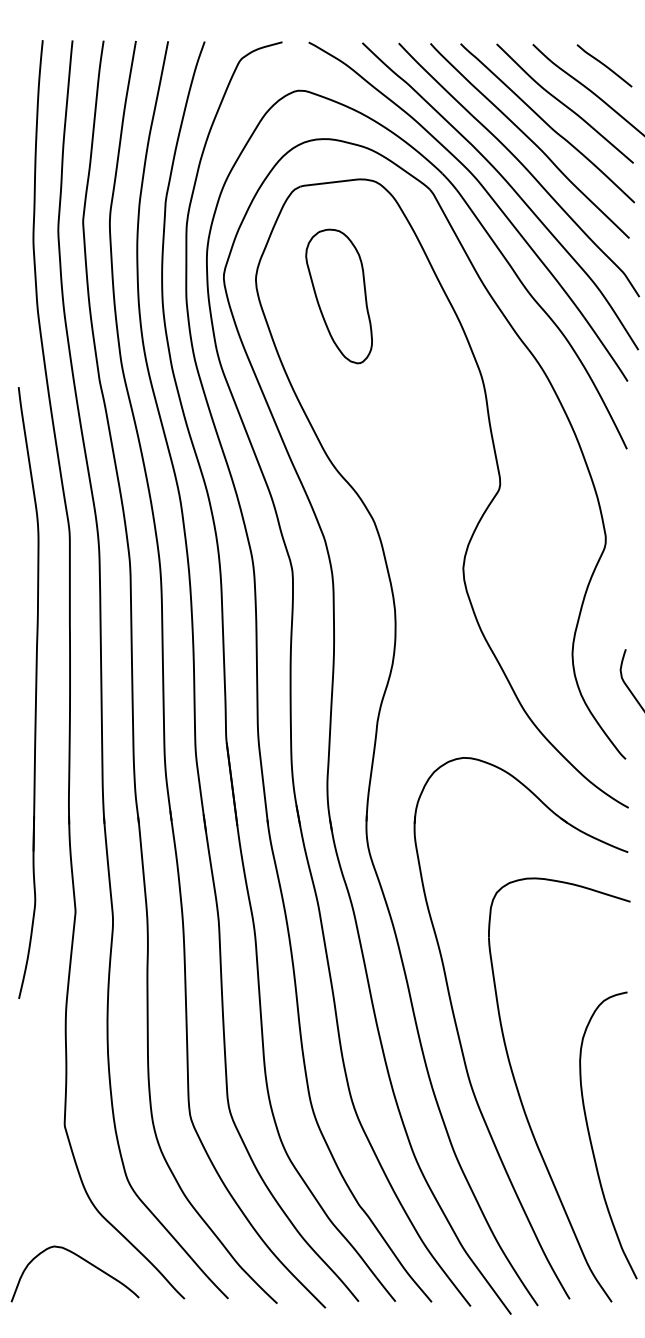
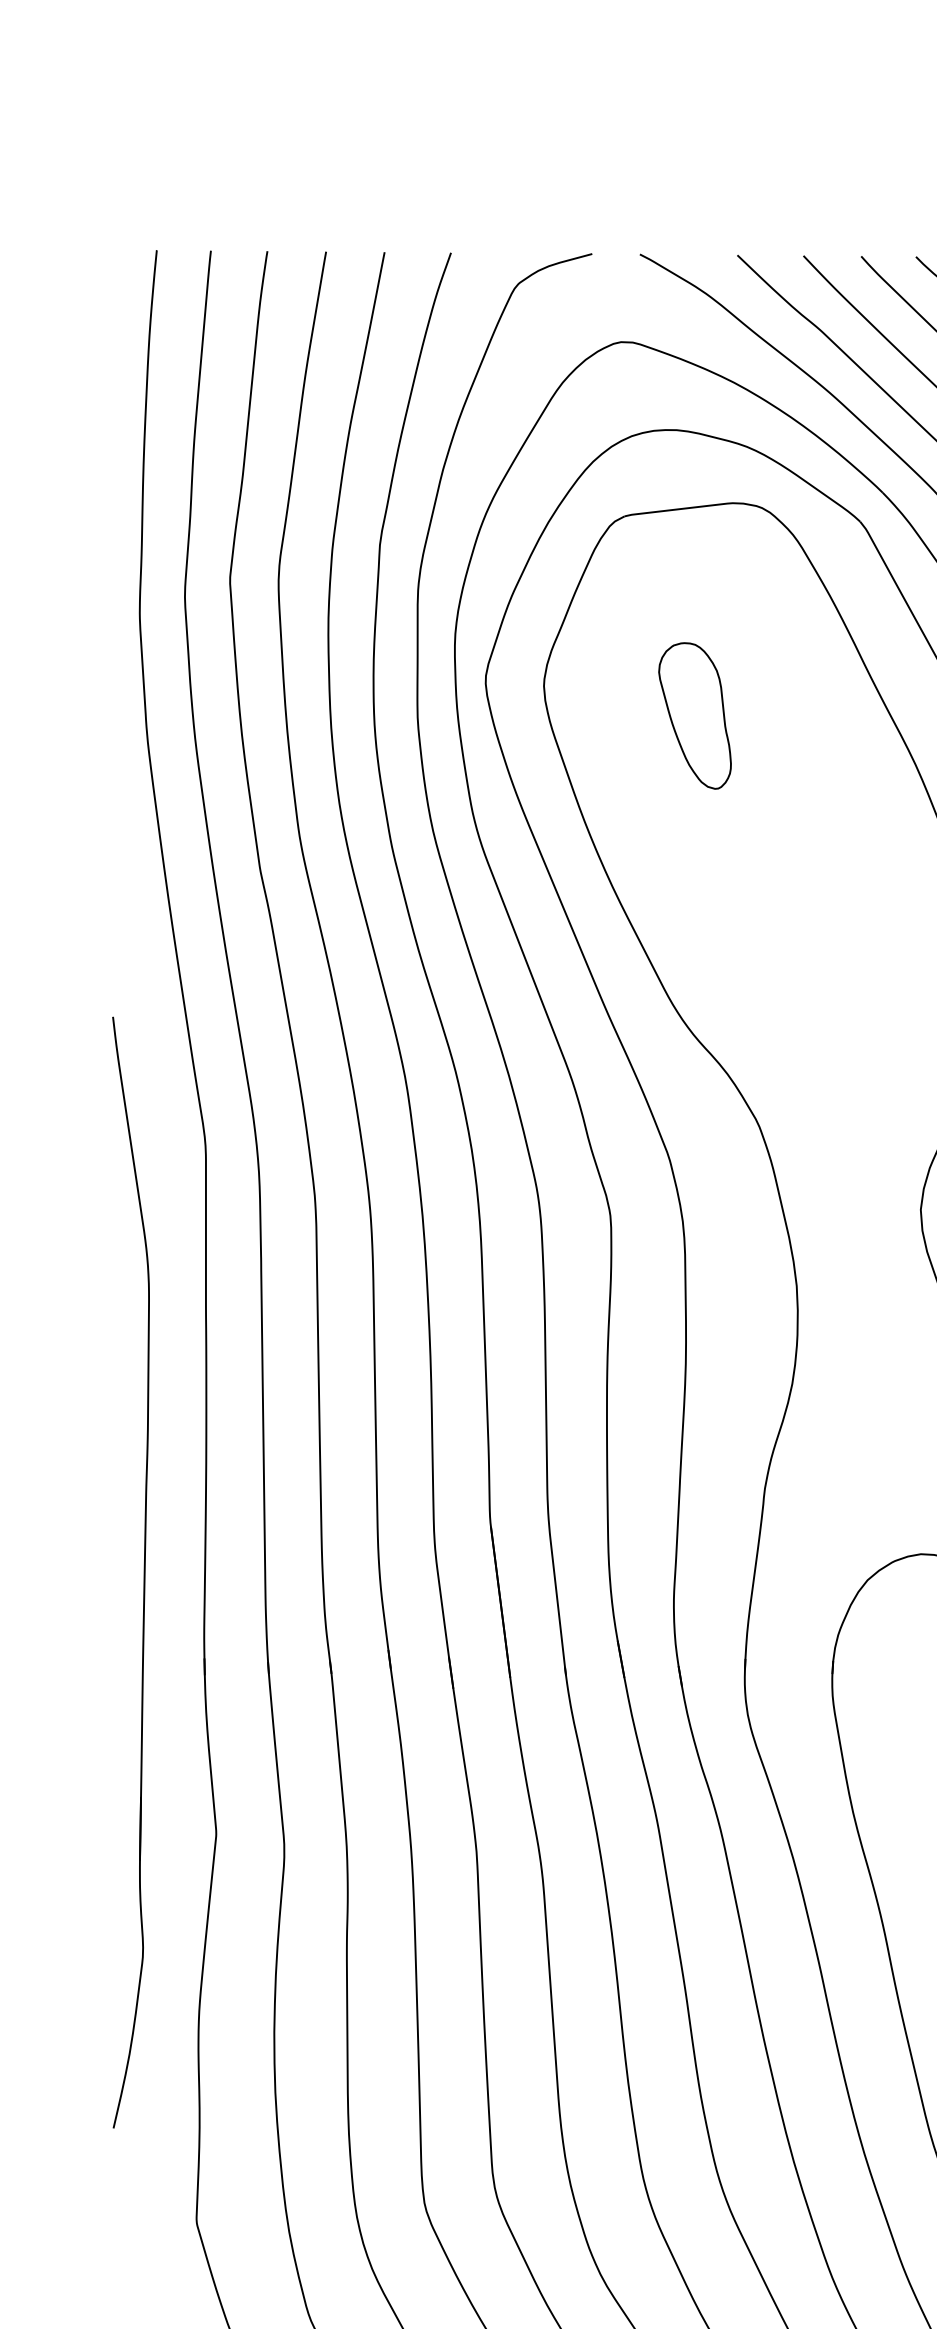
part: (338, 296) -> (694, 715), size x0.6
part: (35, 692) -> (143, 1571), moved

